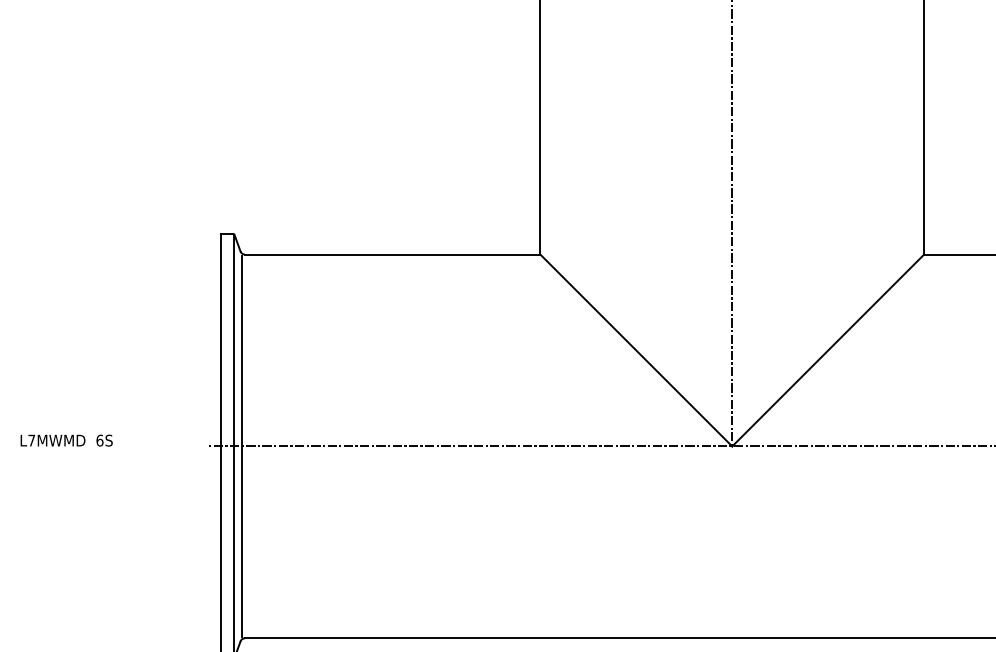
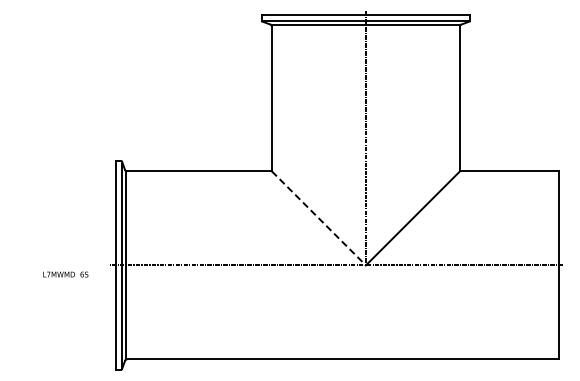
line: (637, 350) -> (319, 218), solid -> dashed
text: (65, 440) -> (65, 274), moved

